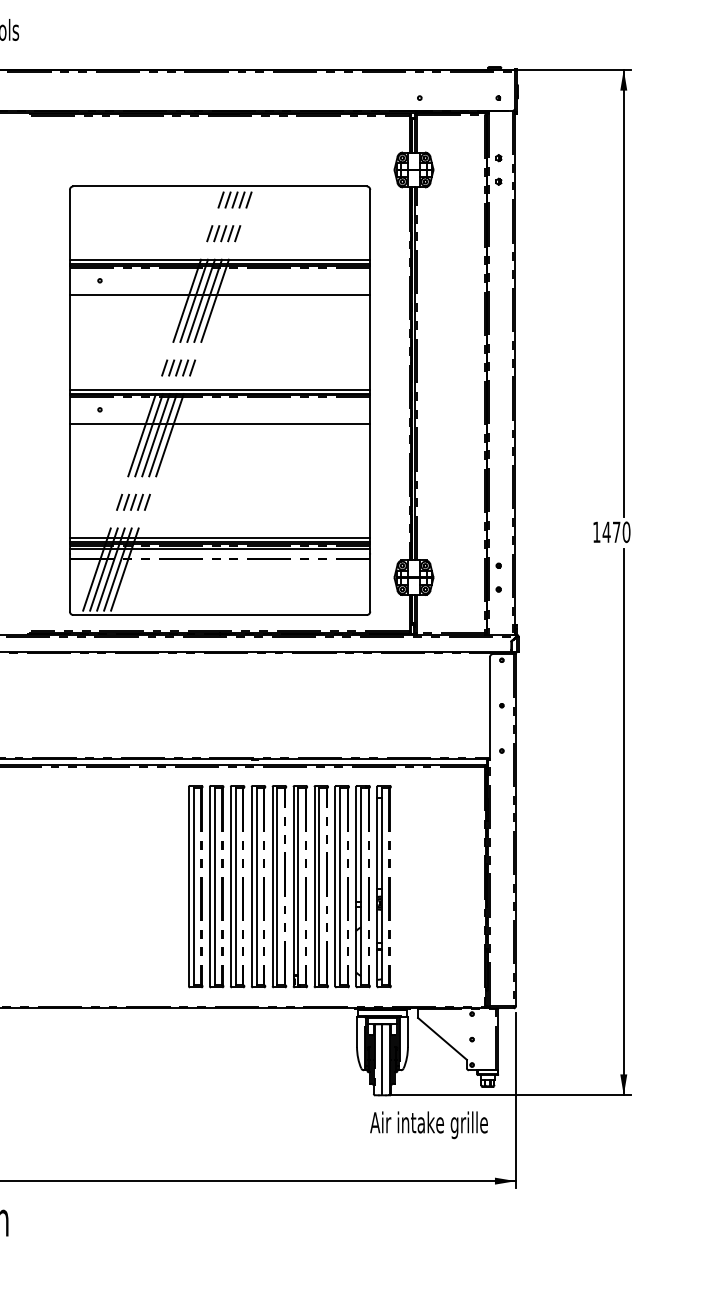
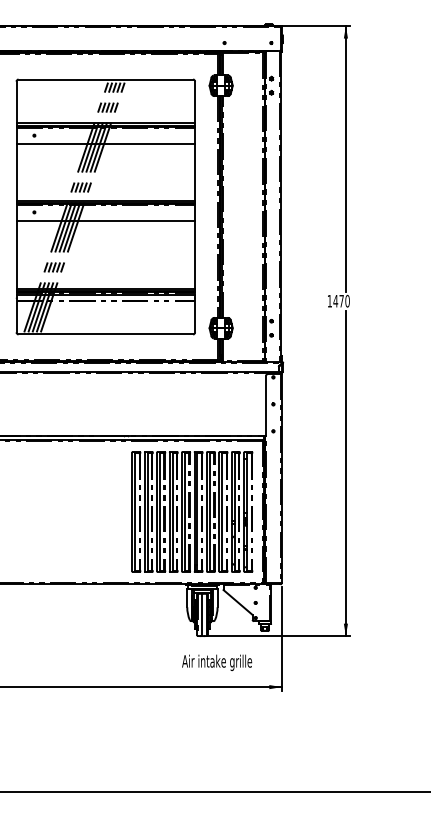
part: (219, 399) -> (105, 206), moved
part: (290, 885) -> (192, 511), moved
text: (429, 1124) -> (217, 662), moved

